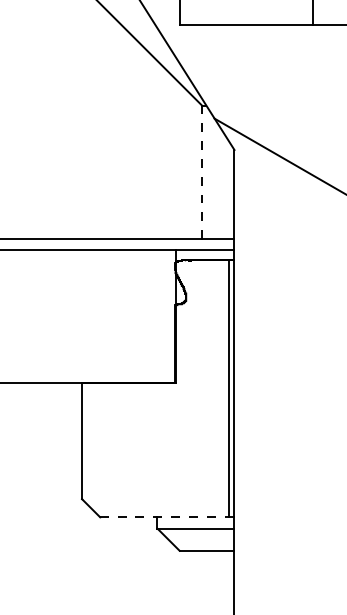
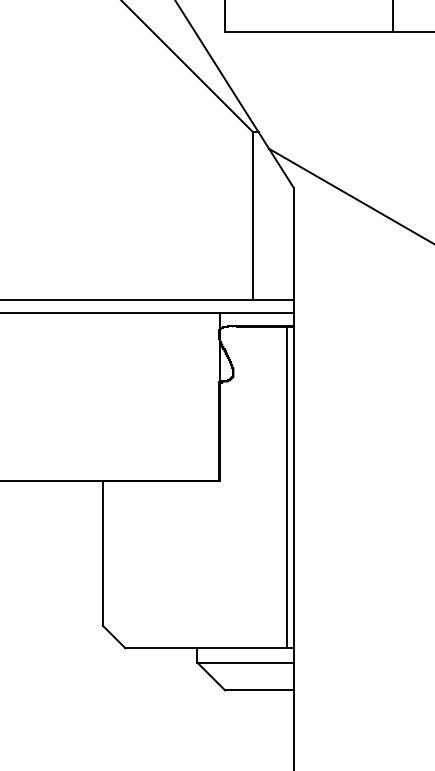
line: (201, 172) -> (252, 216), dashed -> solid
line: (164, 516) -> (206, 647), dashed -> solid

